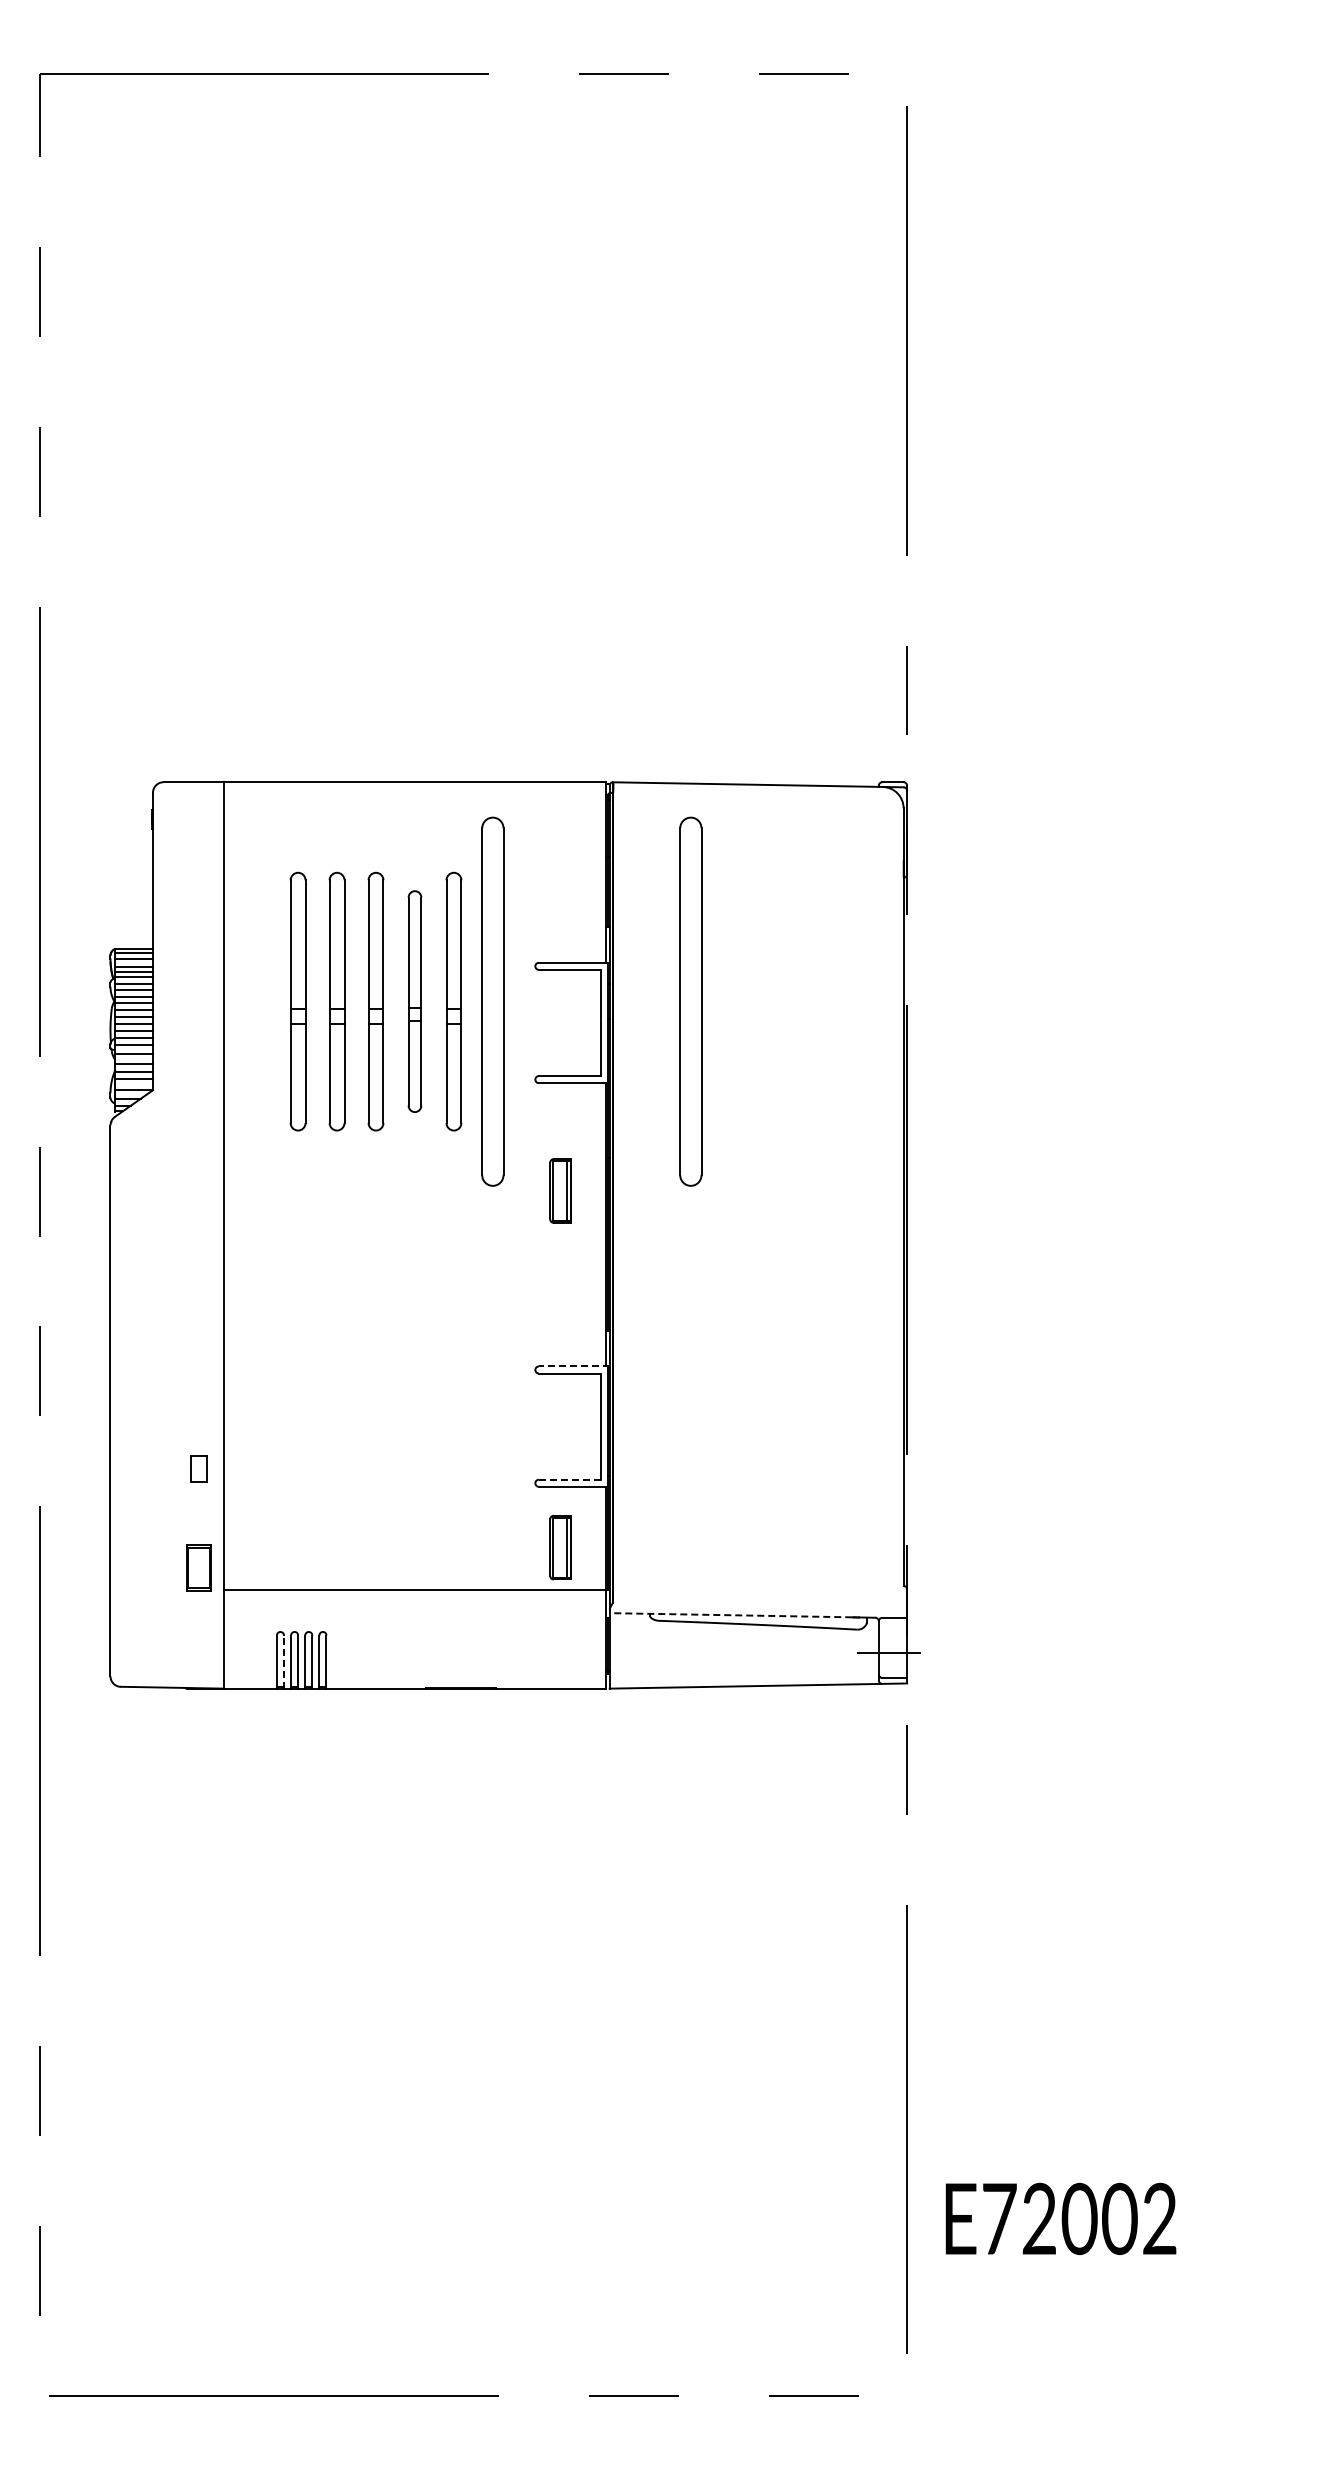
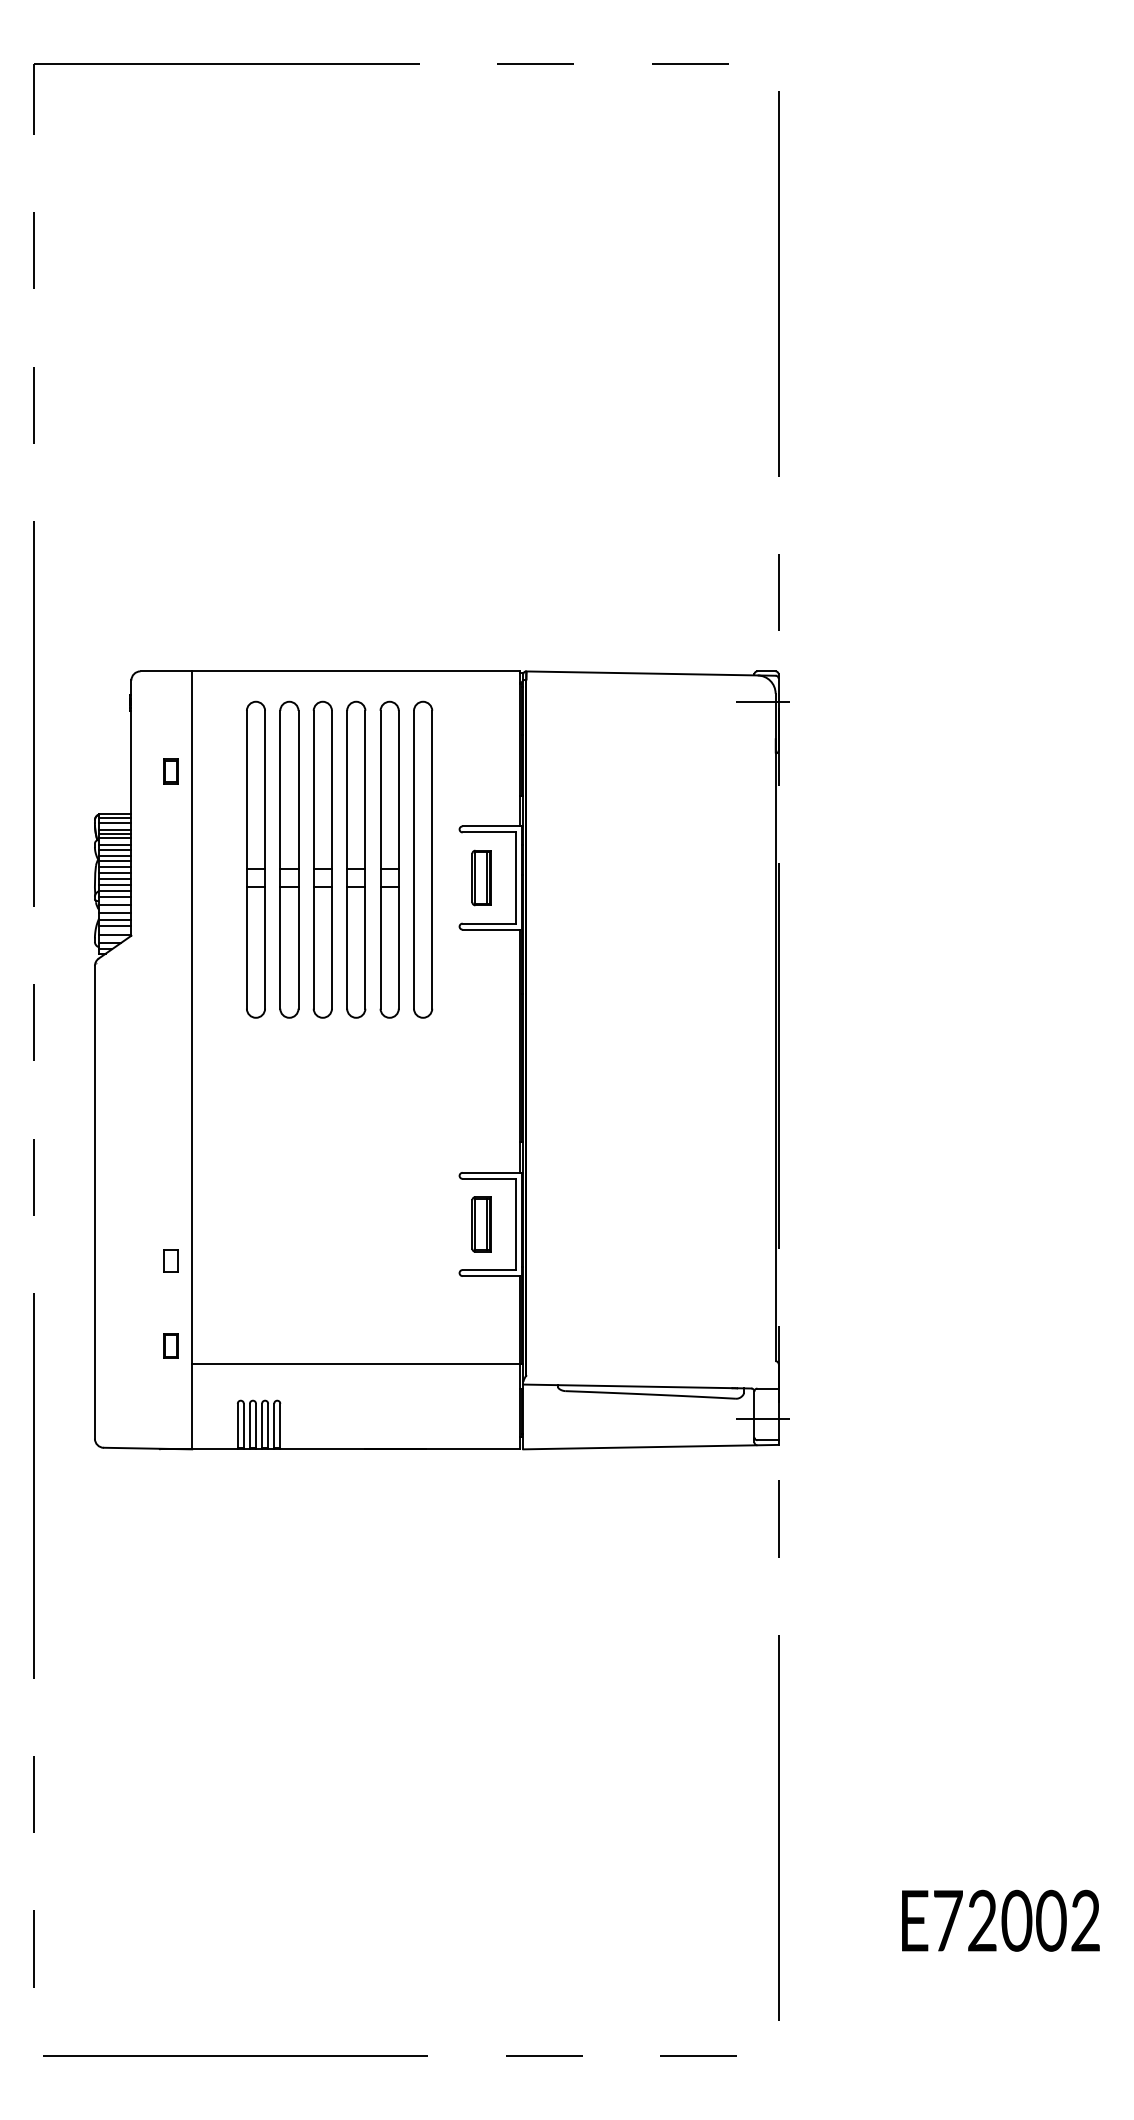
line: (888, 817) -> (762, 701), added
part: (198, 899) -> (170, 772), added
part: (297, 1001) -> (255, 859), size x1.43
part: (336, 1001) -> (288, 859), size x1.43
part: (375, 1001) -> (322, 859), size x1.43
part: (414, 1001) -> (355, 859), size x1.67
part: (453, 1001) -> (389, 859), size x1.43
part: (690, 1001) -> (592, 859), removed
part: (560, 1190) -> (481, 877), moved
line: (573, 1366) -> (492, 1172), dashed -> solid
line: (569, 1479) -> (488, 1269), dashed -> solid
part: (560, 1547) -> (481, 1224), moved
part: (198, 1568) -> (170, 1346), size x0.62
line: (730, 1615) -> (627, 1386), dashed -> solid
line: (283, 1662) -> (243, 1426), dashed -> solid
text: (1060, 2218) -> (1000, 1920), moved

